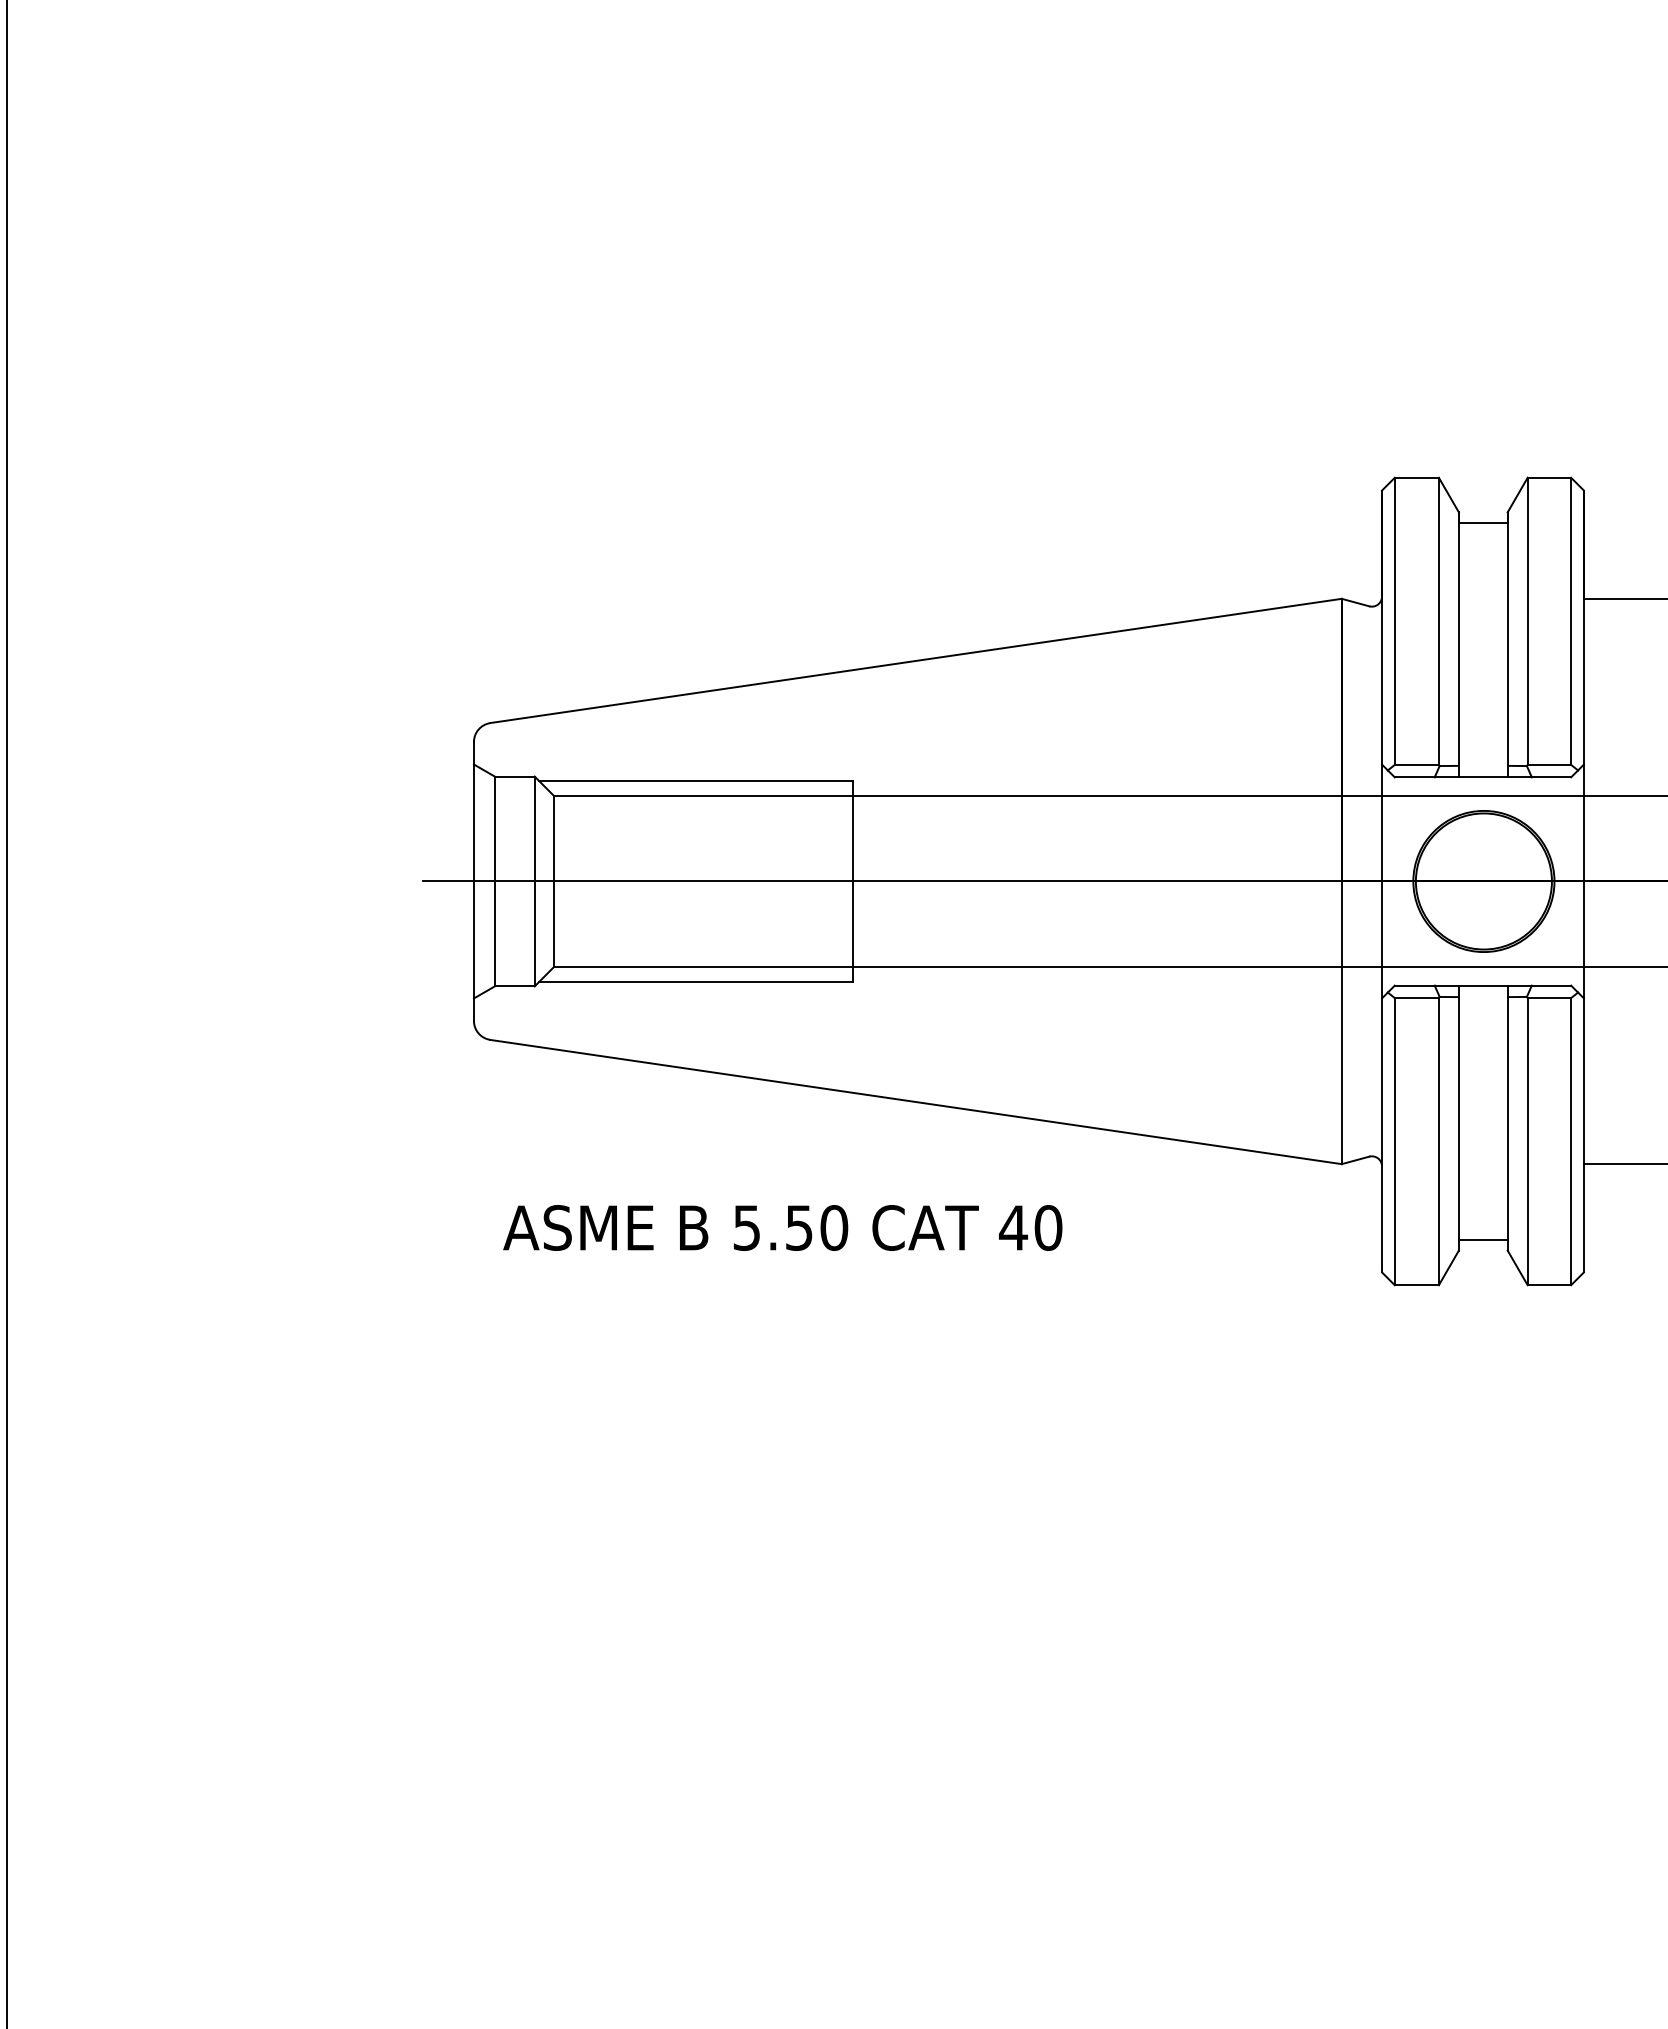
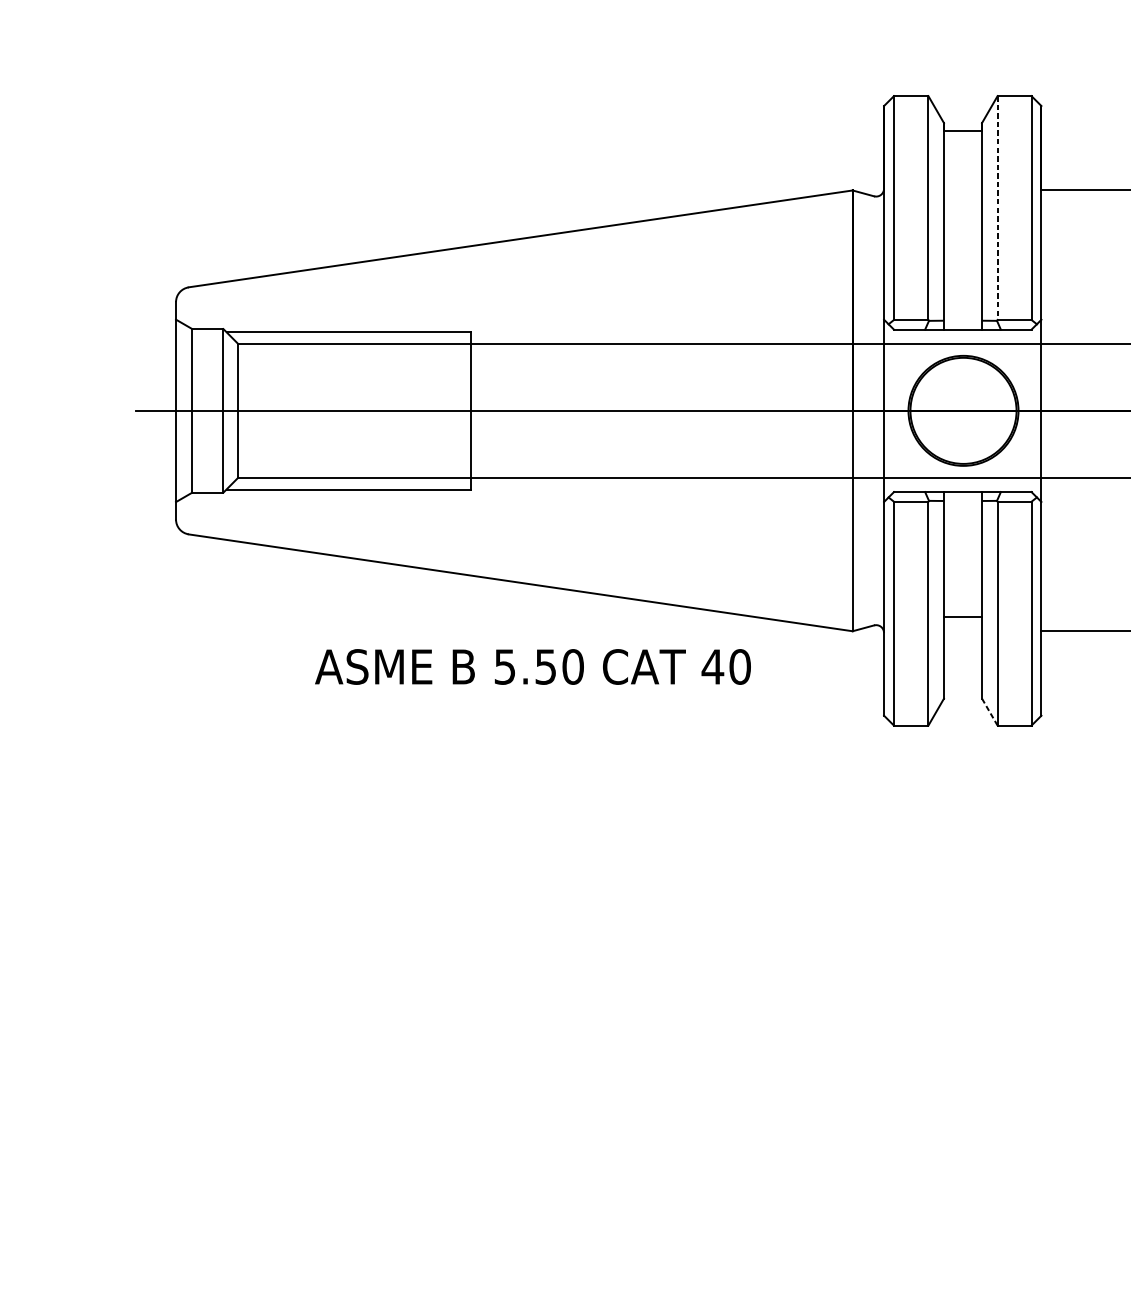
line: (1527, 621) -> (997, 208), solid -> dashed
text: (782, 1227) -> (532, 666), moved
line: (1482, 1239) -> (962, 616), moved
line: (1517, 1267) -> (989, 711), solid -> dashed

